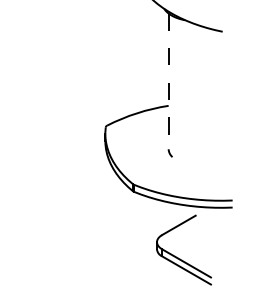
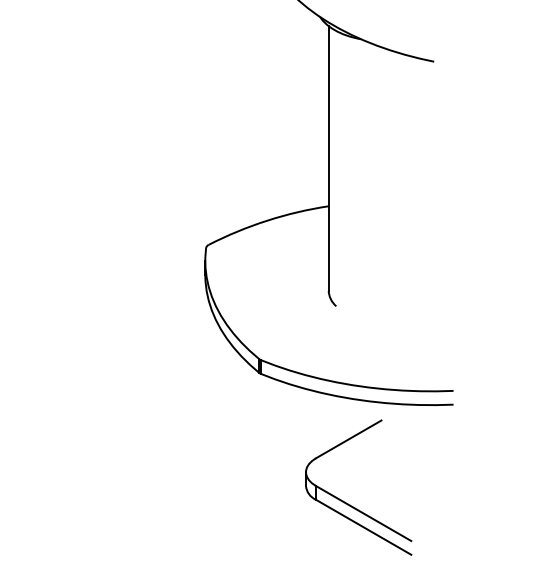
line: (168, 81) -> (328, 158), dashed -> solid

